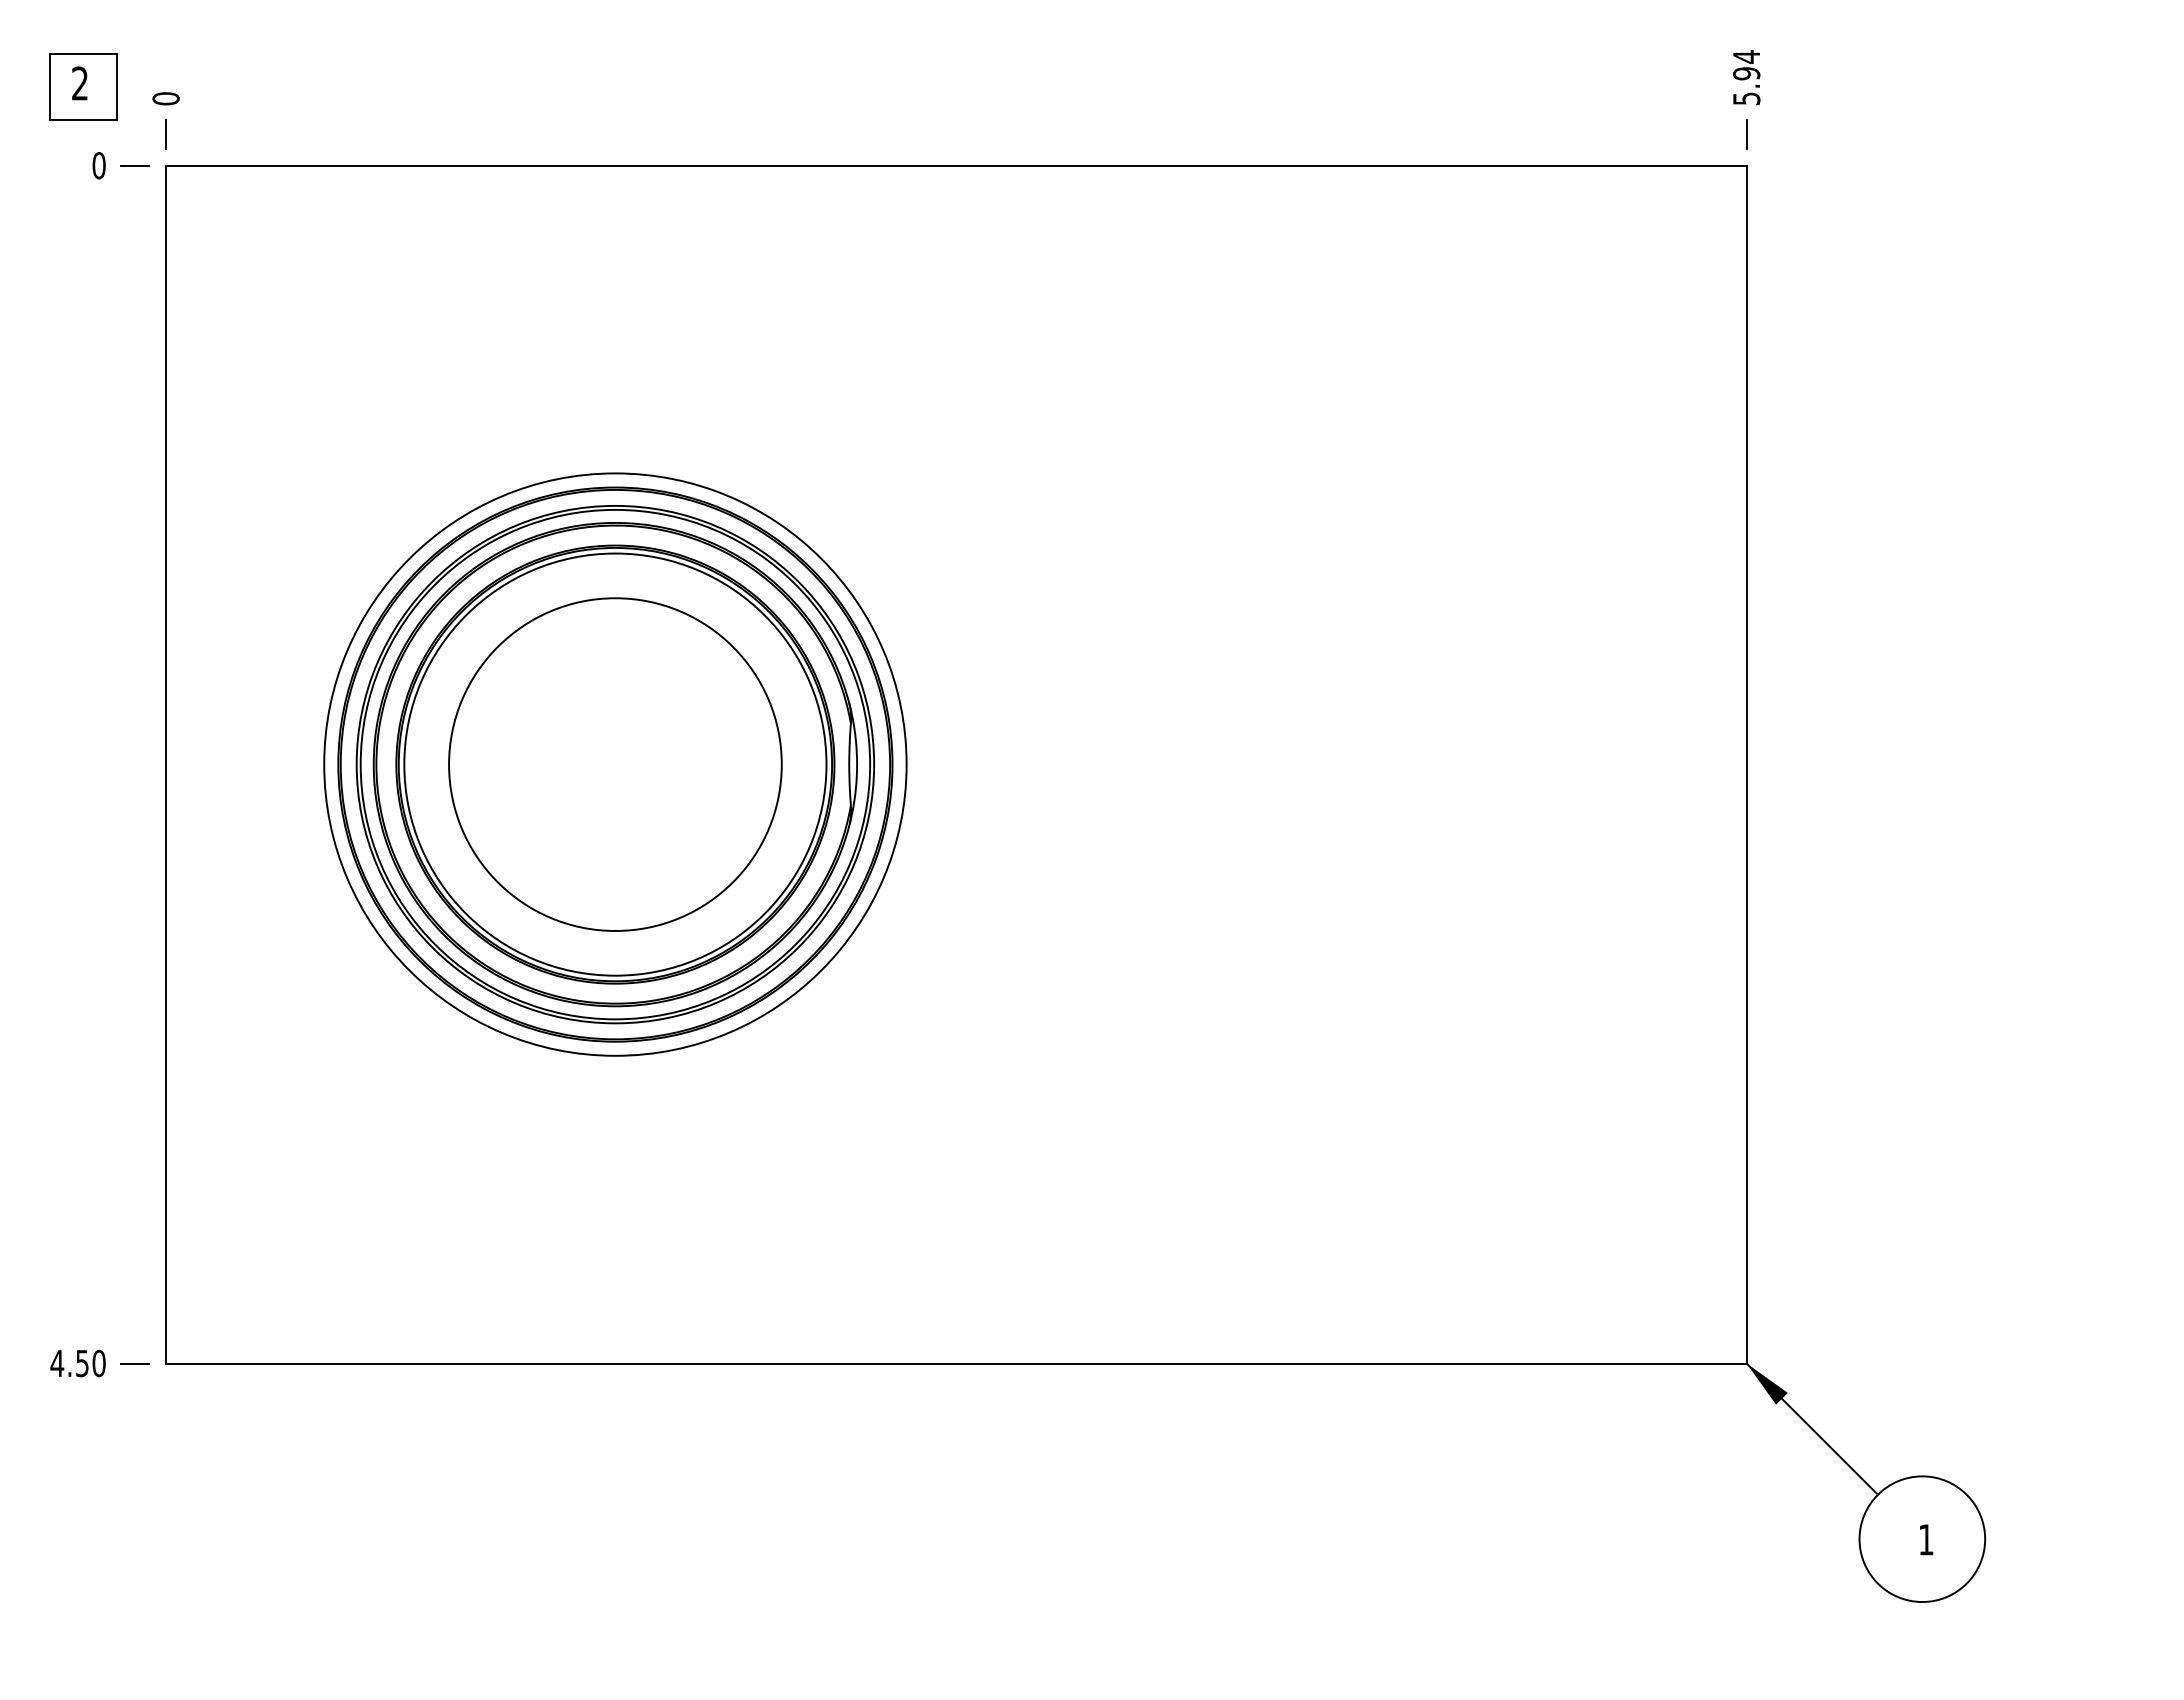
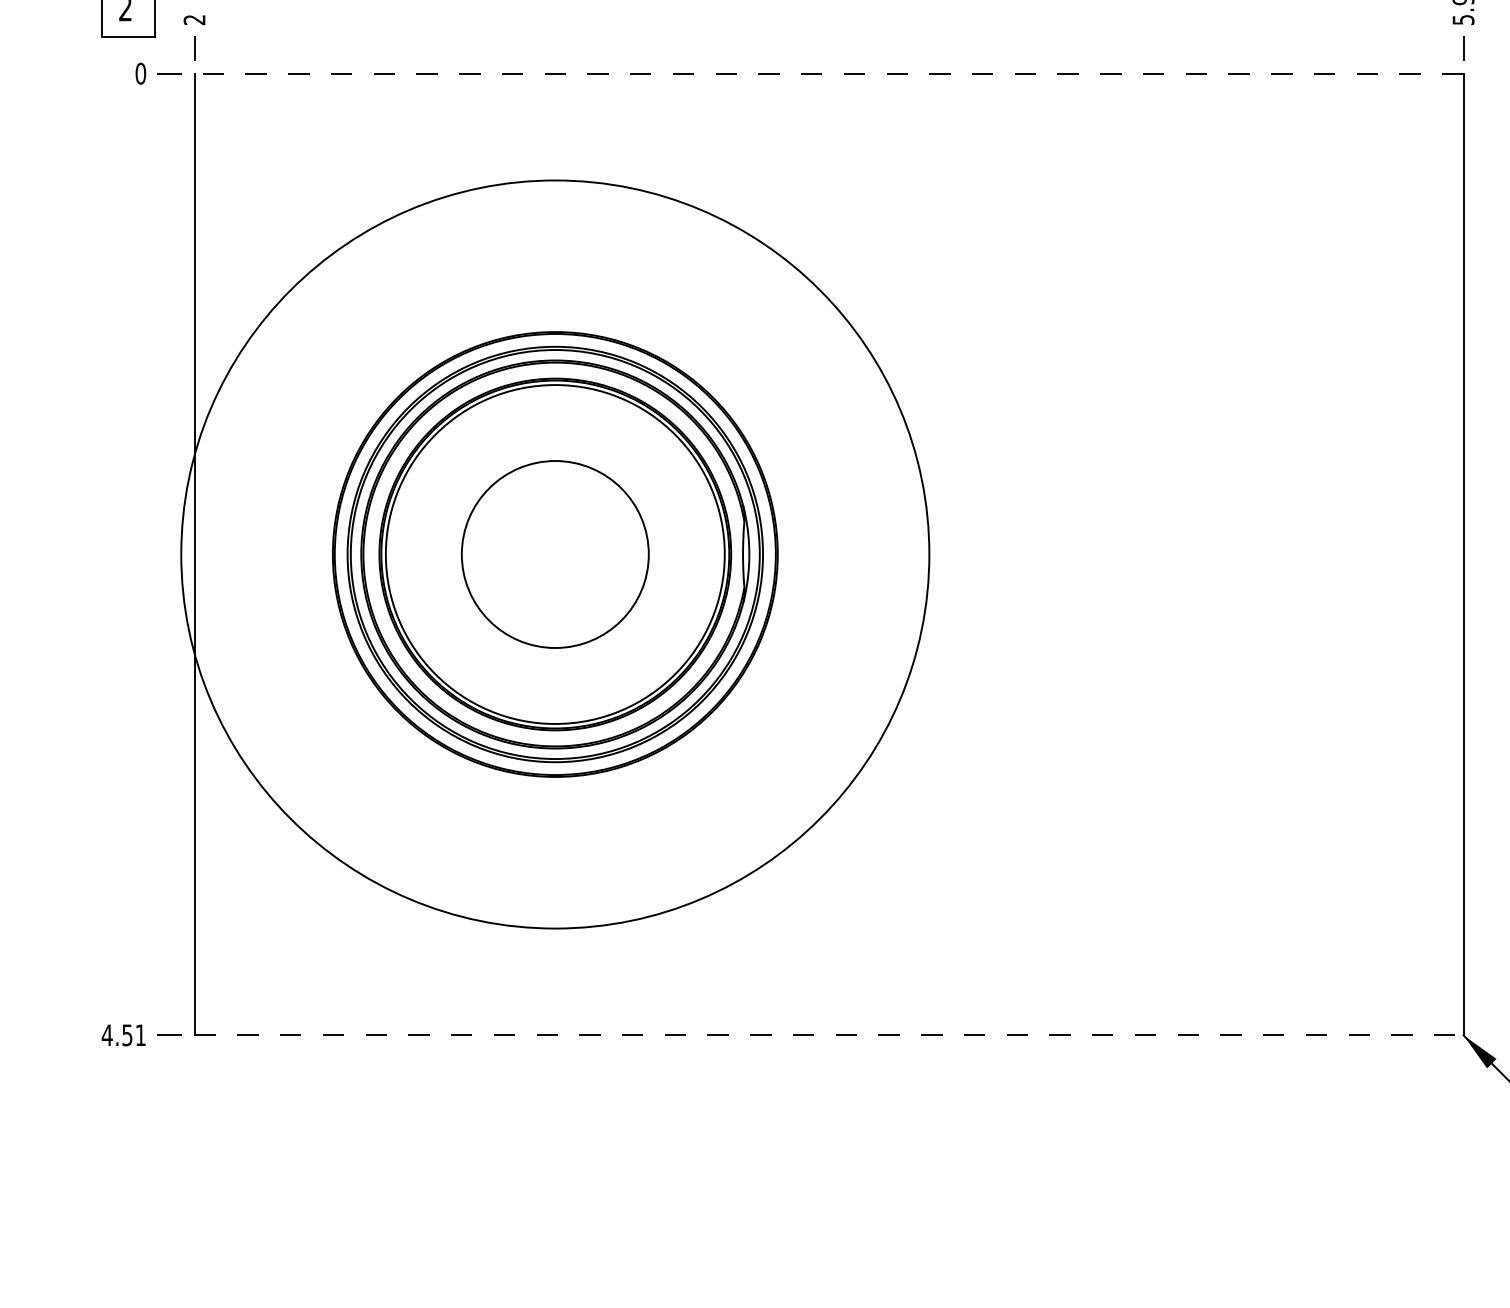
text: (165, 98) -> (194, 19), 0 -> 2
line: (955, 165) -> (828, 73), solid -> dashed
circle: (615, 764) -> (555, 554), size x0.7
circle: (615, 764) -> (555, 554), size x1.6
text: (98, 1363) -> (140, 1035), 4.50 -> 4.51
line: (956, 1363) -> (829, 1035), solid -> dashed

